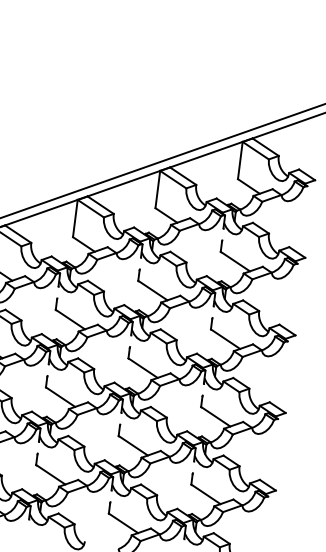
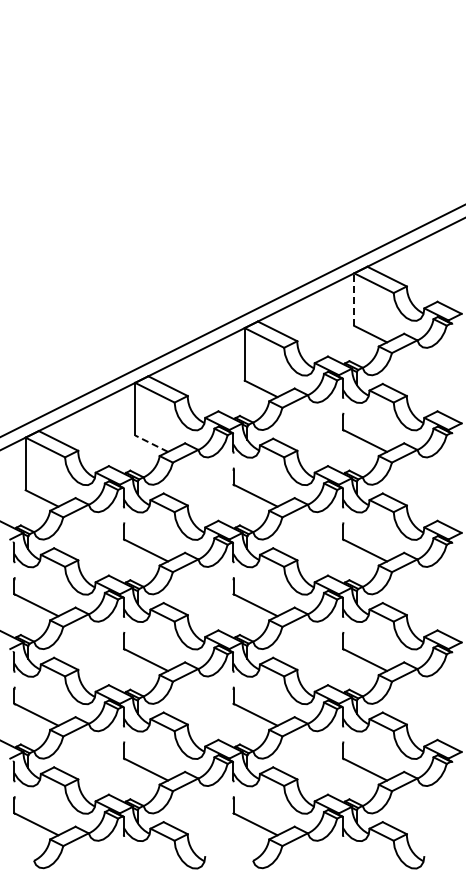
line: (240, 160) -> (354, 299), solid -> dashed
line: (83, 244) -> (151, 443), solid -> dashed

